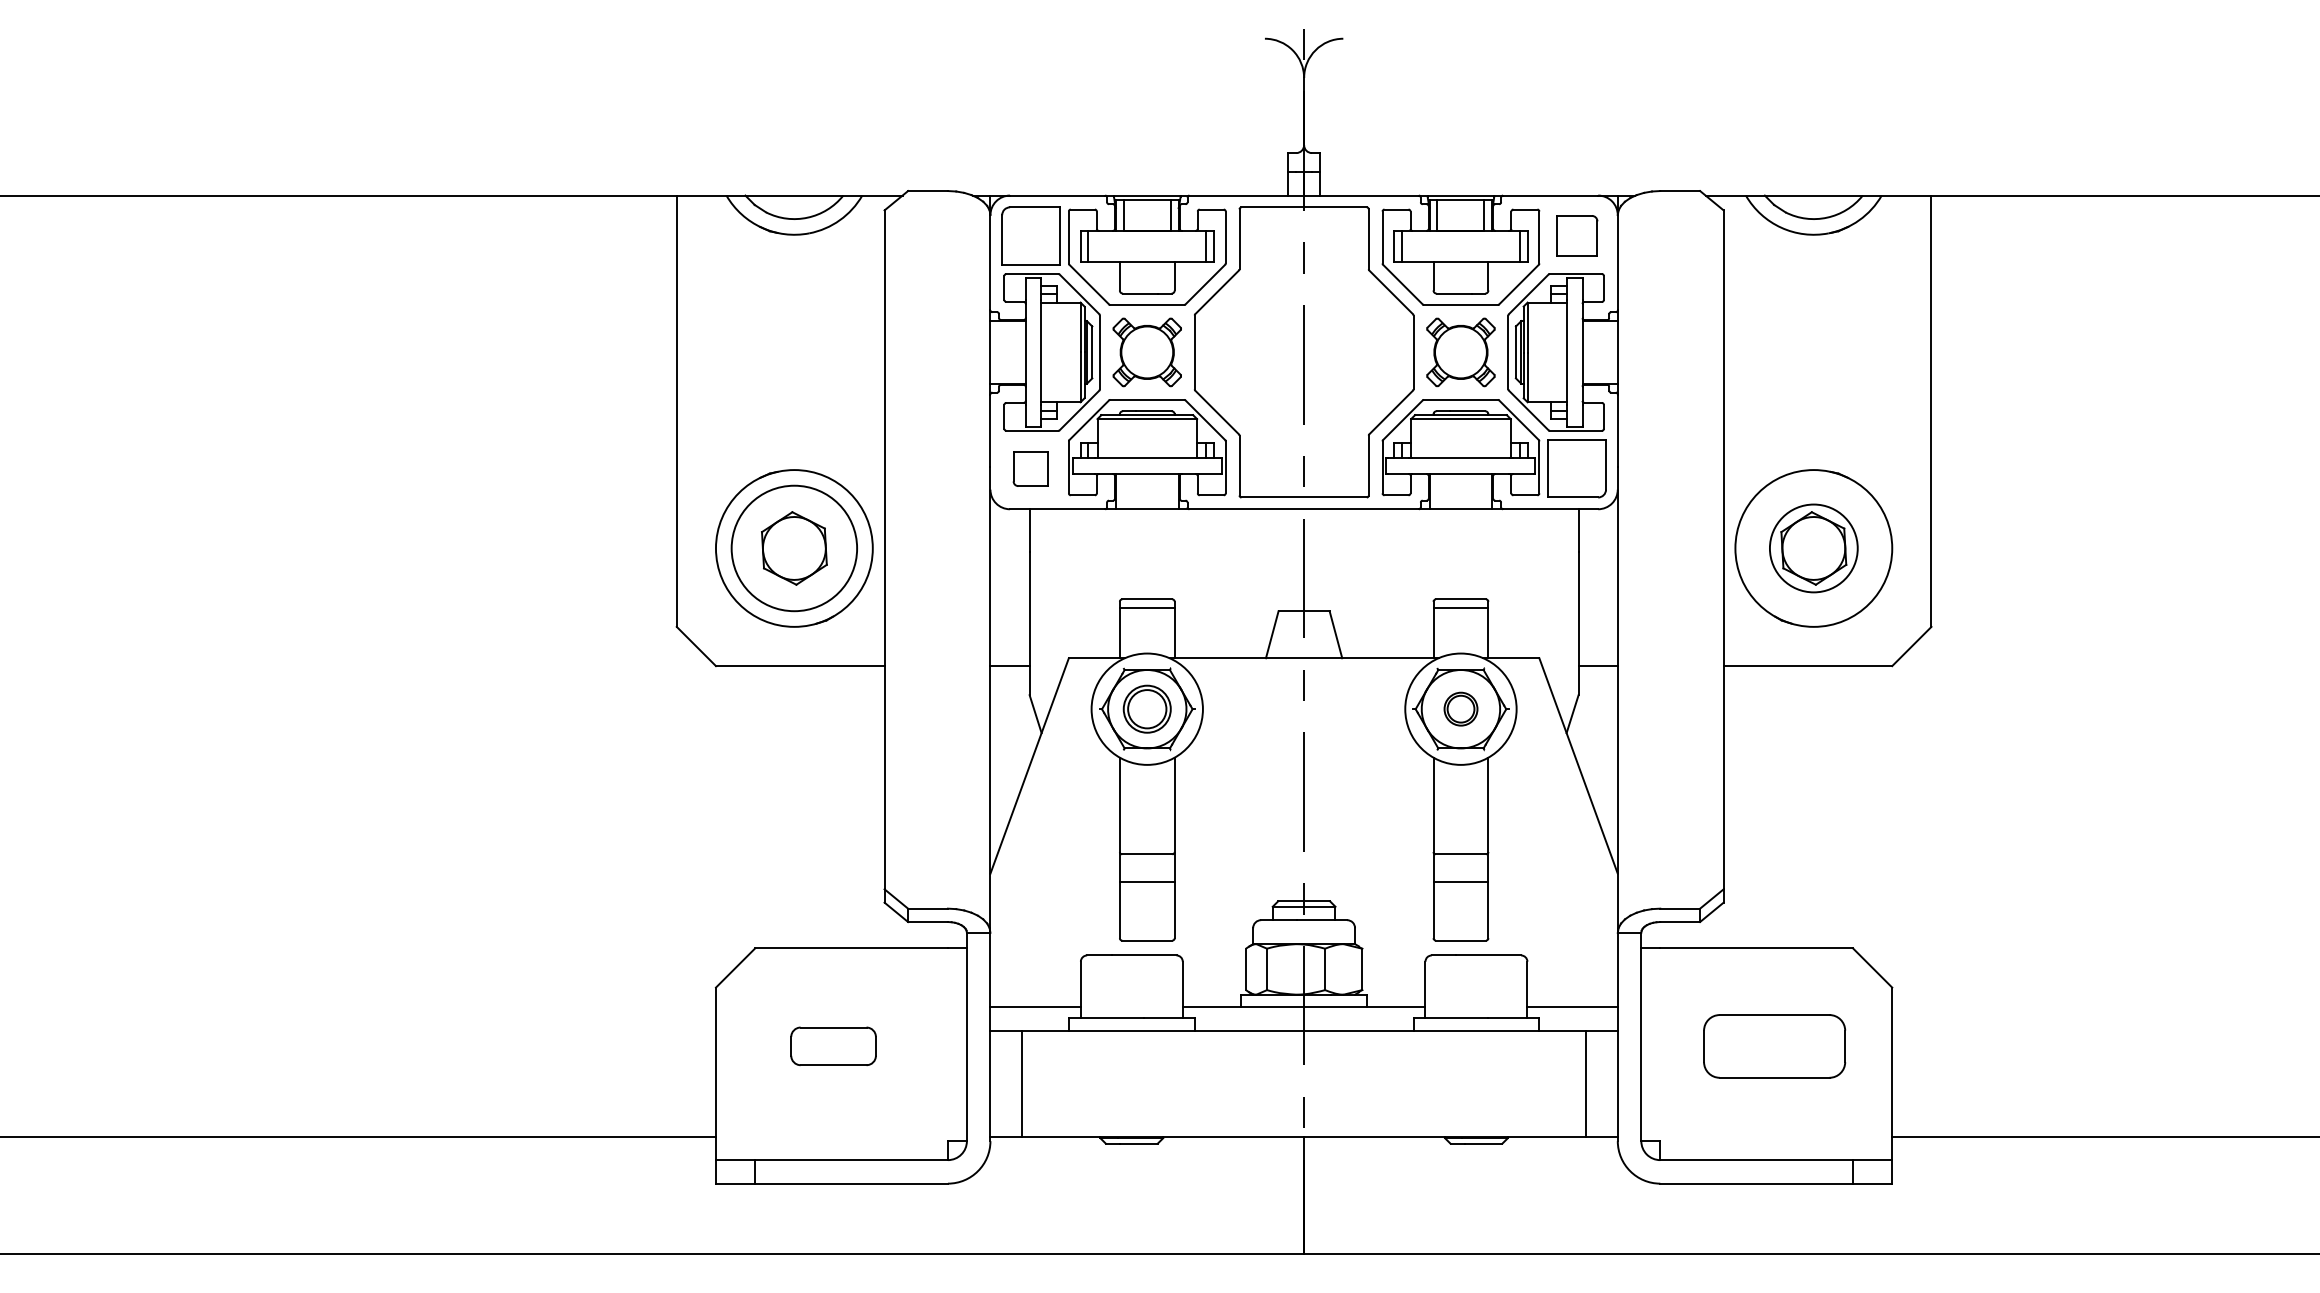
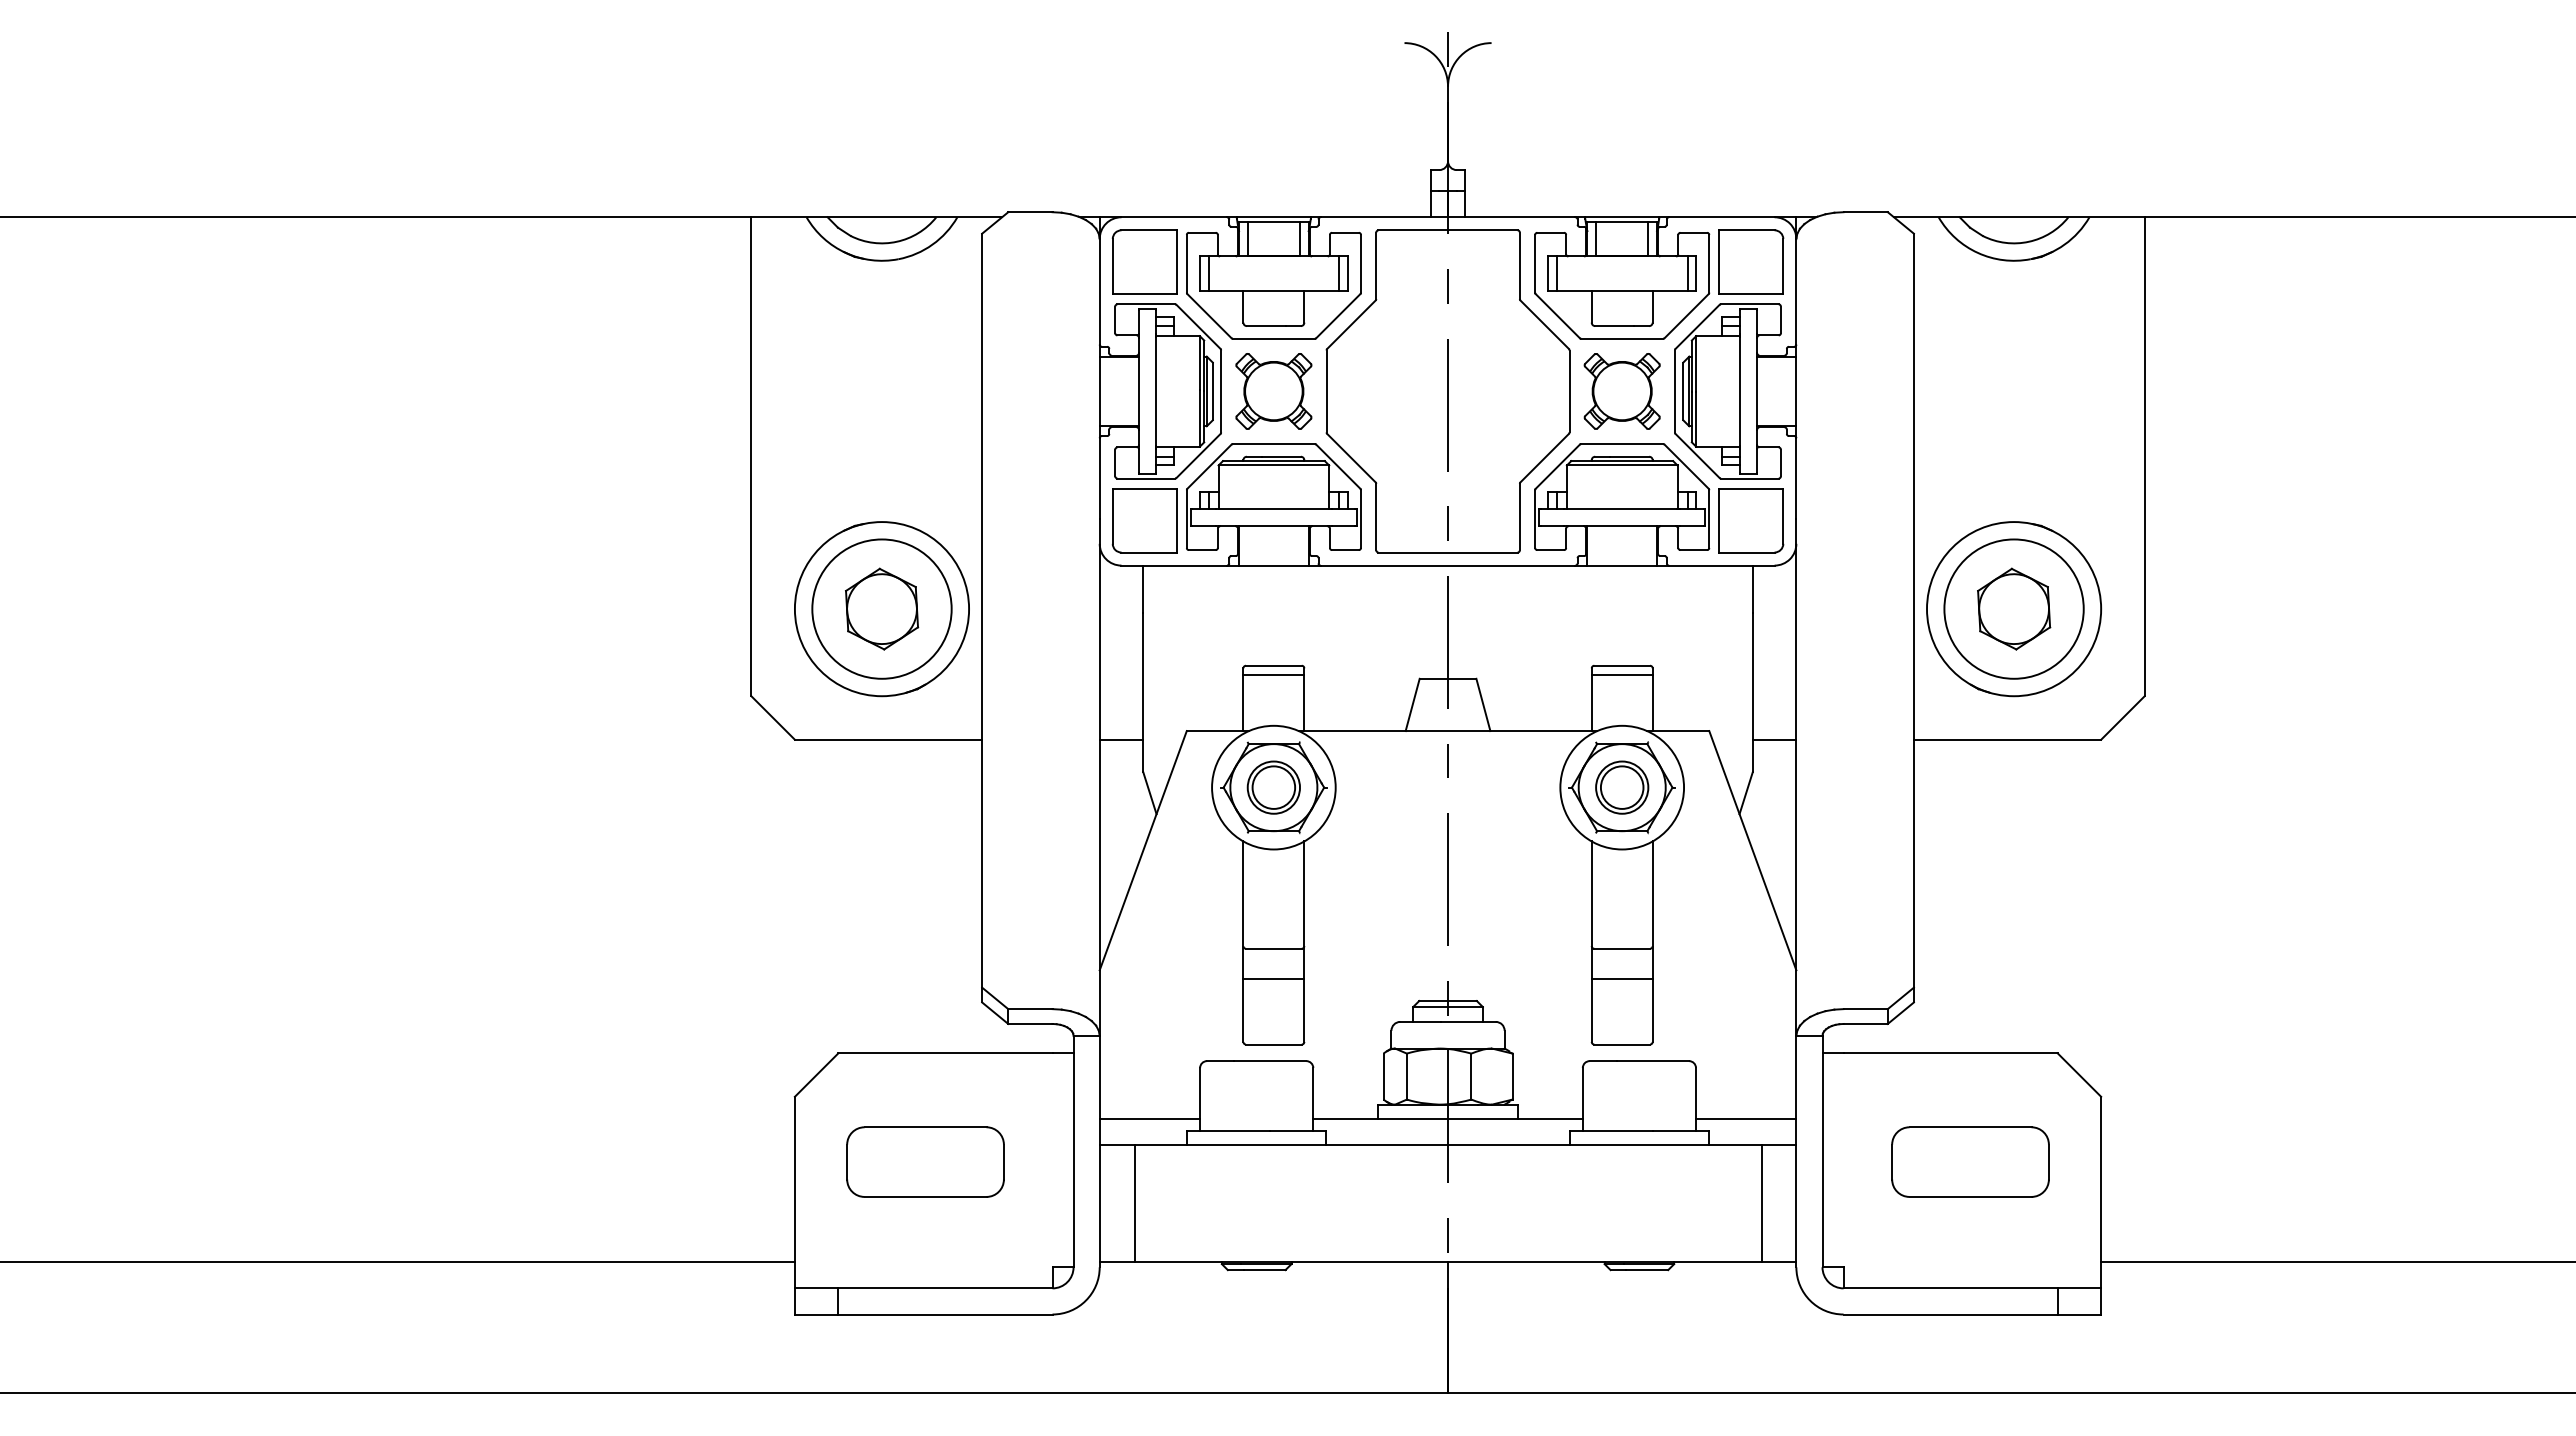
part: (1577, 235) -> (1751, 261), size x1.43
part: (1030, 468) -> (1144, 520), size x1.67
circle: (1813, 547) -> (2013, 608), size x1.43
part: (1461, 709) -> (1622, 787), size x1.43
part: (833, 1045) -> (925, 1161), size x1.67

